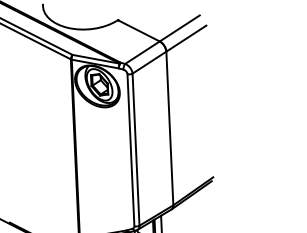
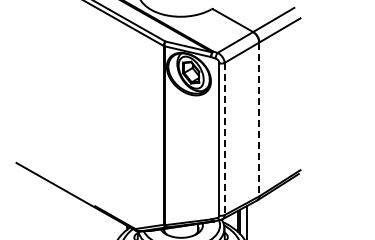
line: (170, 128) -> (259, 119), solid -> dashed
line: (135, 150) -> (224, 139), solid -> dashed

